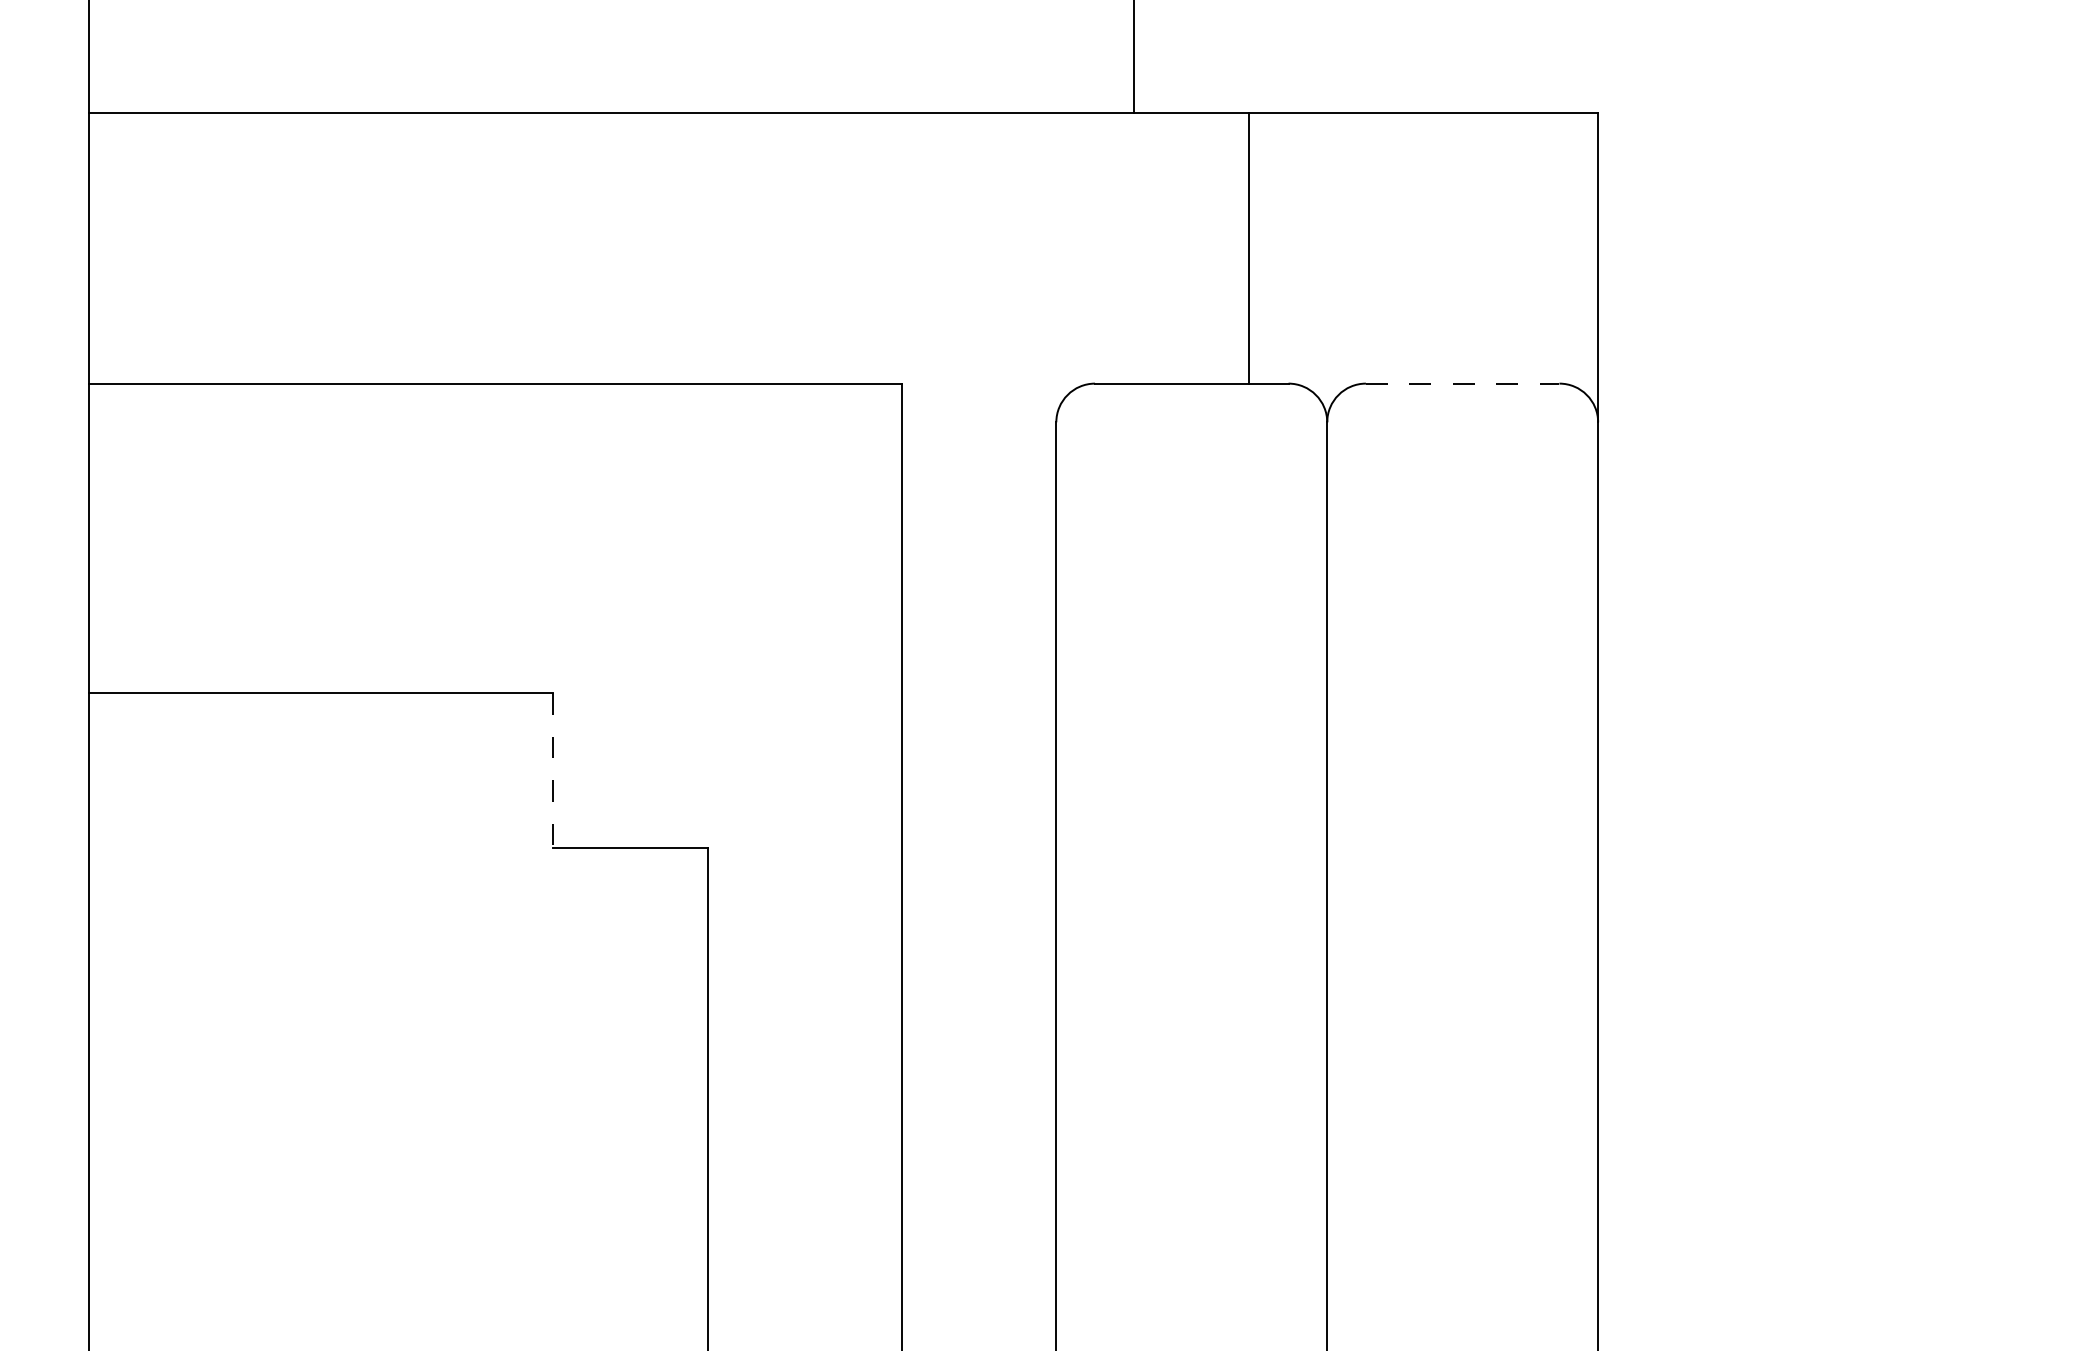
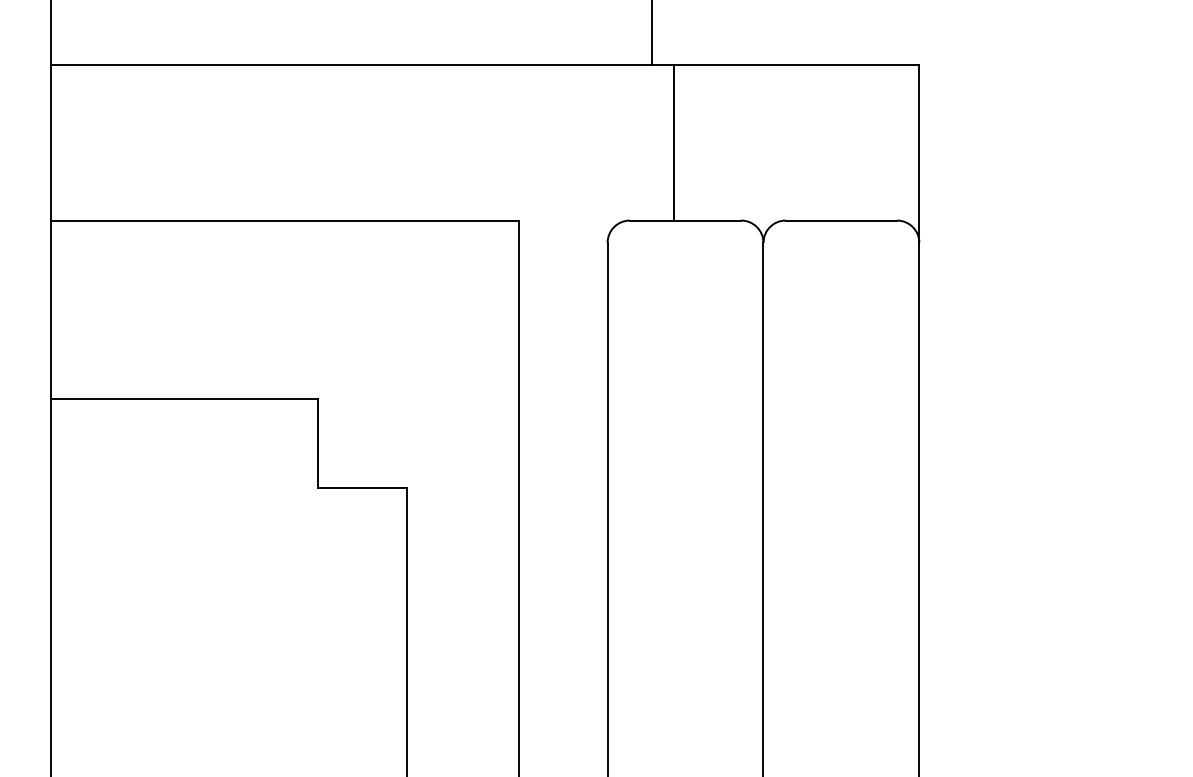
line: (1249, 247) -> (674, 142), moved
line: (1462, 383) -> (841, 220), dashed -> solid
line: (553, 771) -> (318, 443), dashed -> solid

